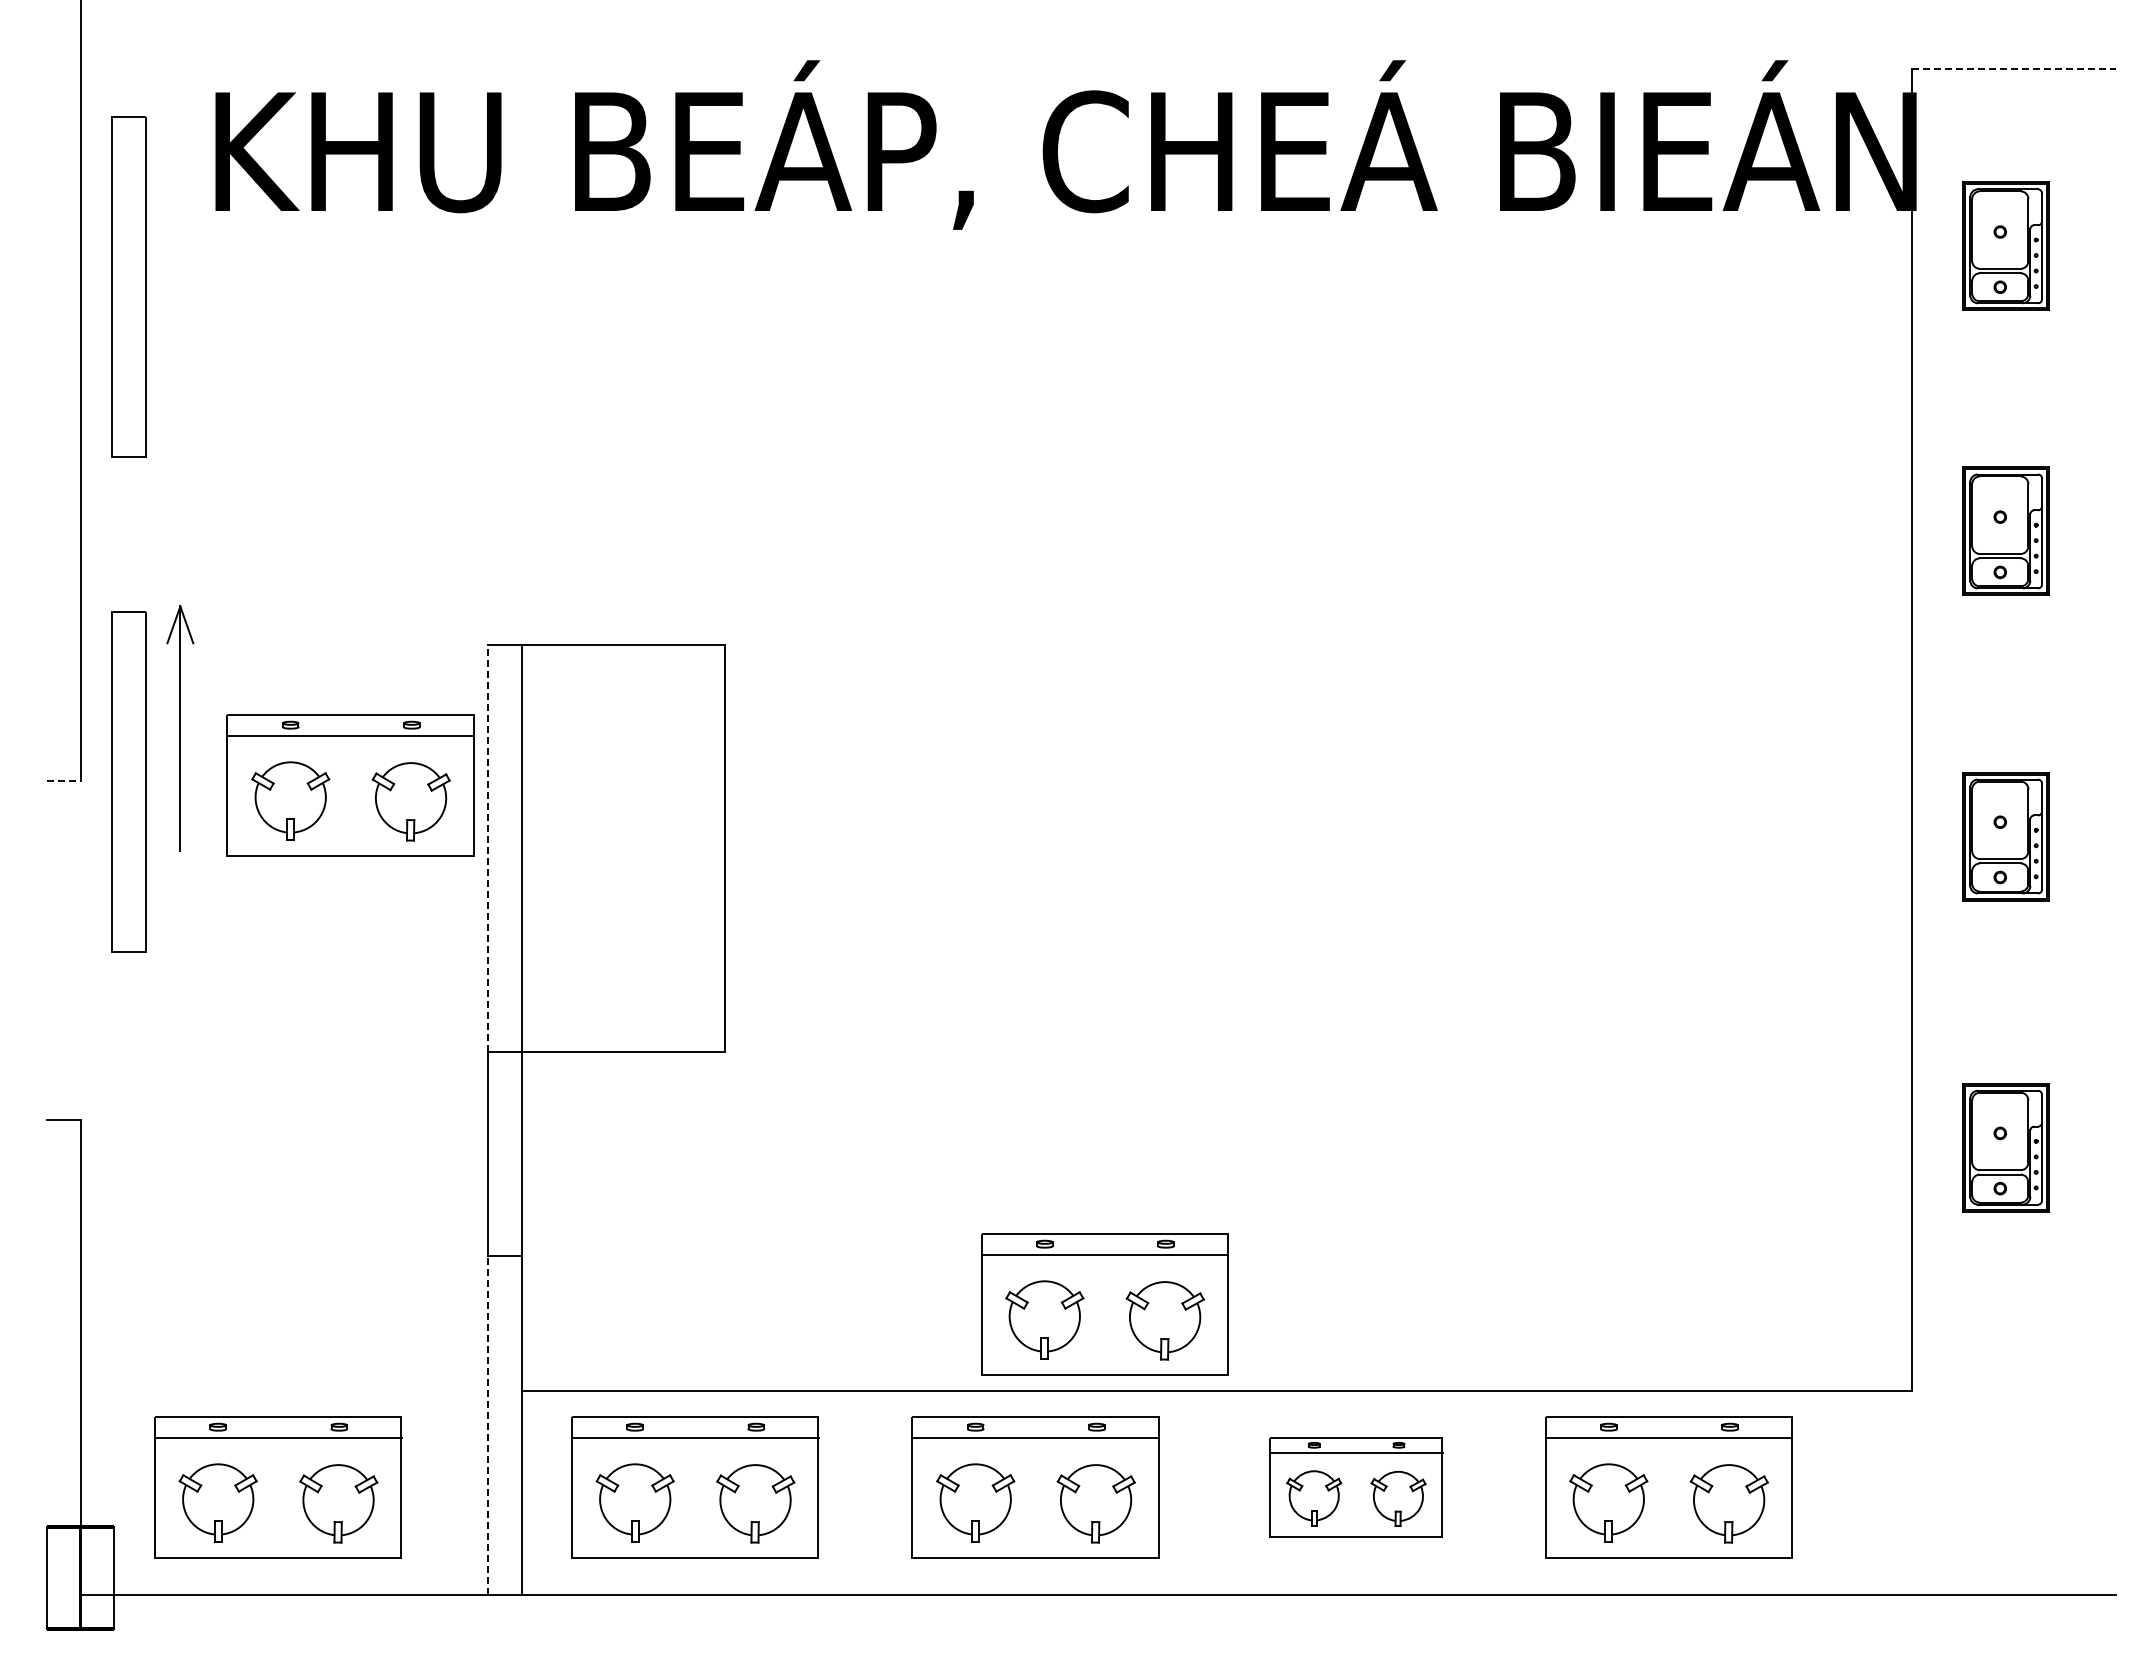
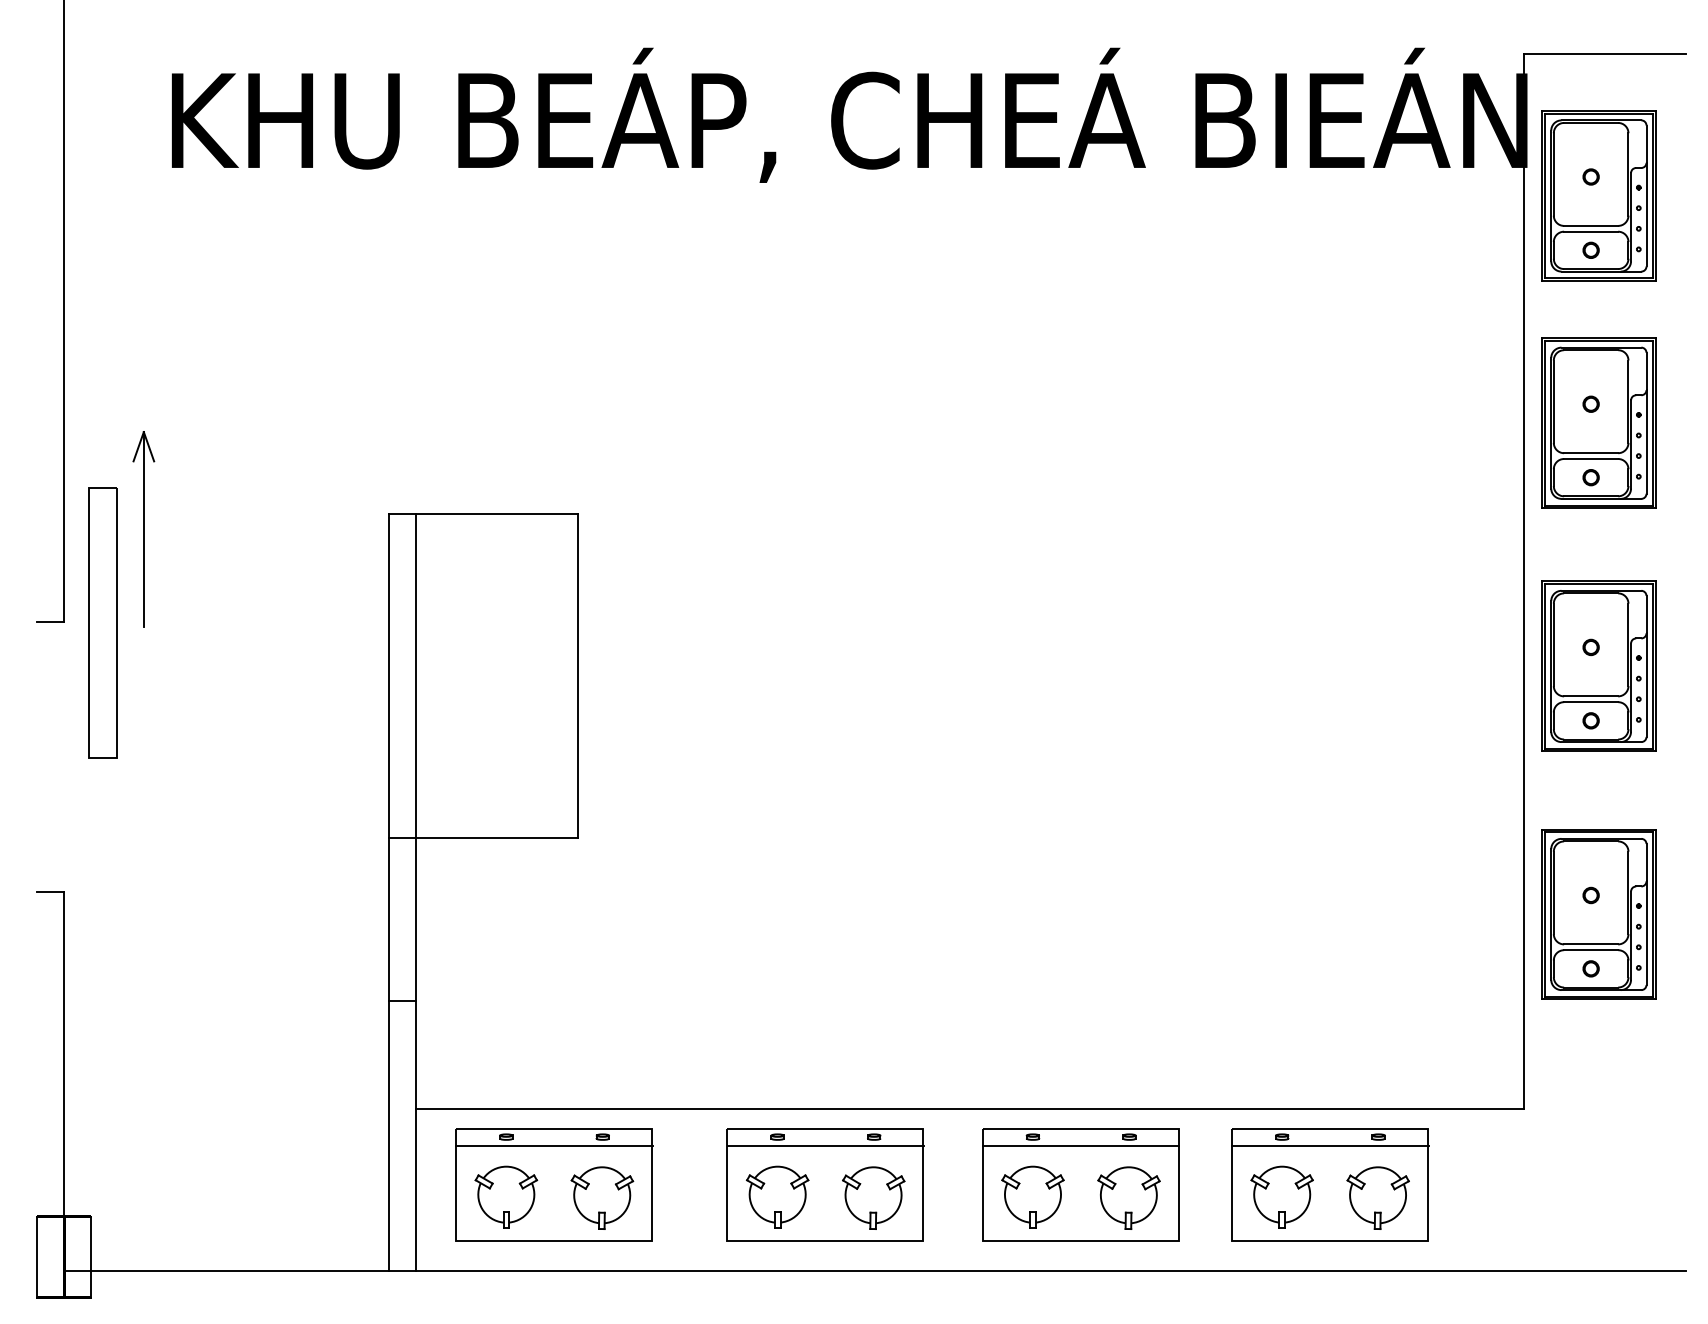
line: (2013, 68) -> (1604, 54), dashed -> solid
part: (2005, 246) -> (1598, 196), size x1.67
part: (128, 286) -> (102, 228), removed
part: (2005, 531) -> (1598, 423), size x1.67
part: (180, 728) -> (143, 529), moved
line: (63, 780) -> (50, 621), dashed -> solid
part: (350, 785) -> (279, 625), removed
part: (2005, 836) -> (1598, 666), size x1.67
line: (487, 848) -> (388, 675), dashed -> solid
part: (2005, 1147) -> (1598, 914), size x1.67
part: (1104, 1304) -> (880, 1039), removed
line: (487, 1425) -> (388, 1135), dashed -> solid
part: (278, 1487) -> (222, 1185), removed
part: (1356, 1487) -> (1081, 1185), size x1.43

